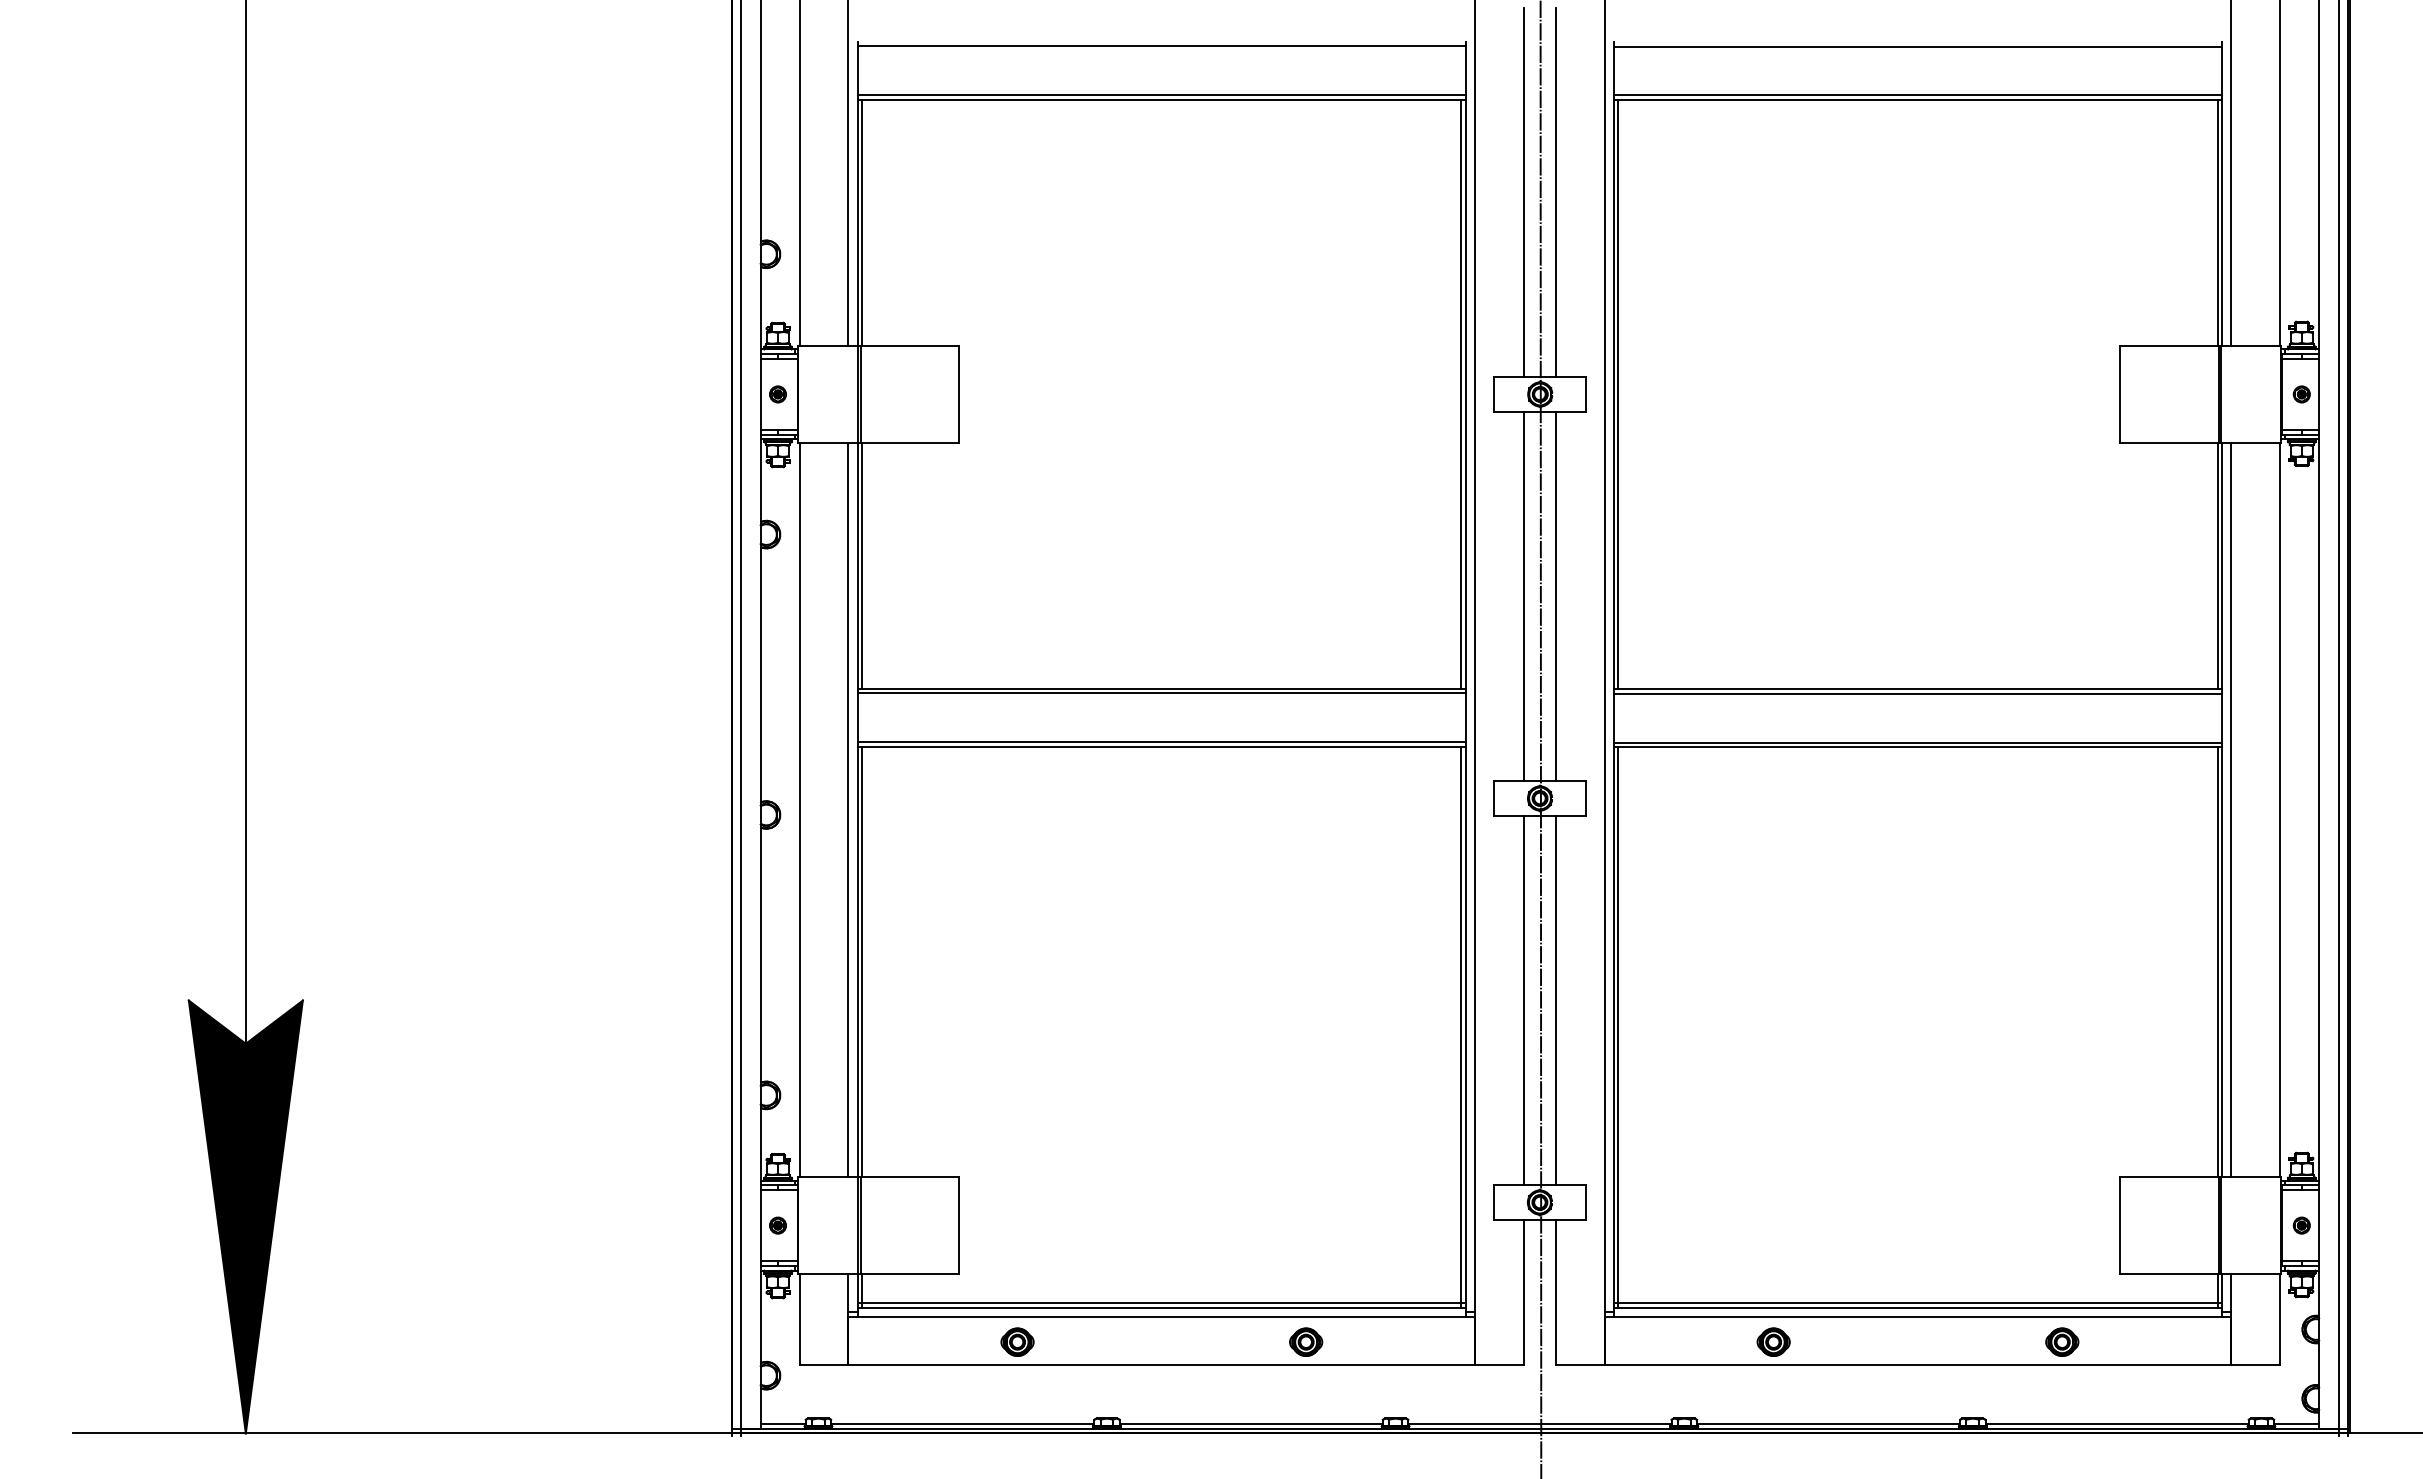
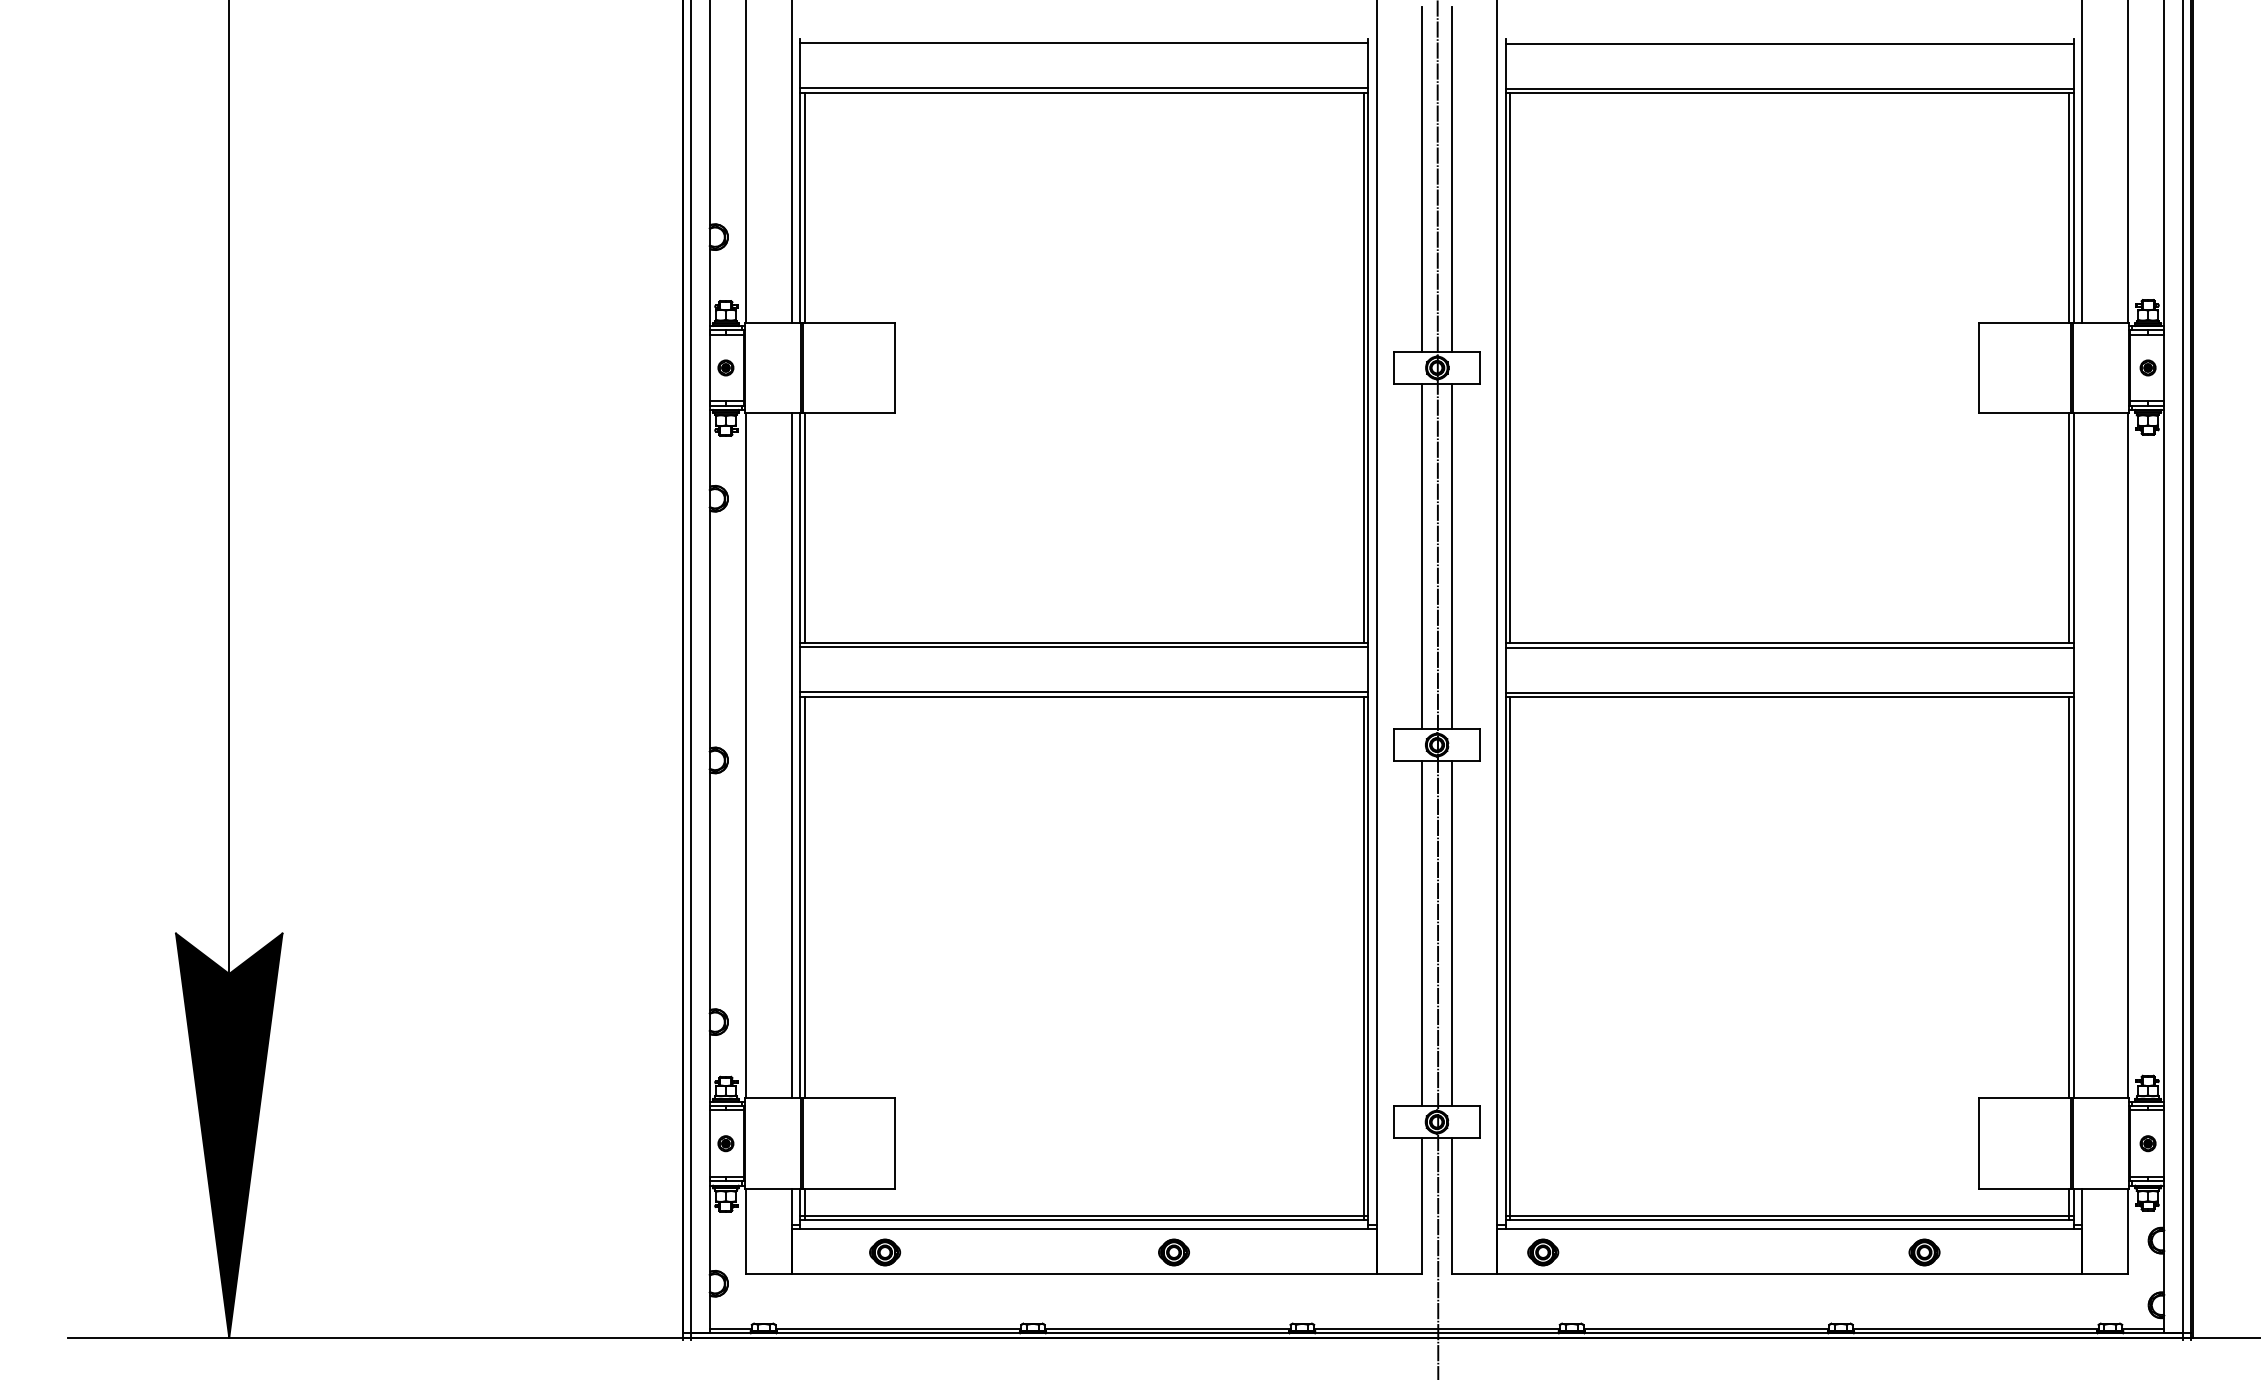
line: (2231, 809) -> (2082, 755), removed
part: (1017, 1341) -> (885, 1251), moved
part: (1306, 1341) -> (1174, 1251), moved
part: (1773, 1341) -> (1543, 1251), moved

